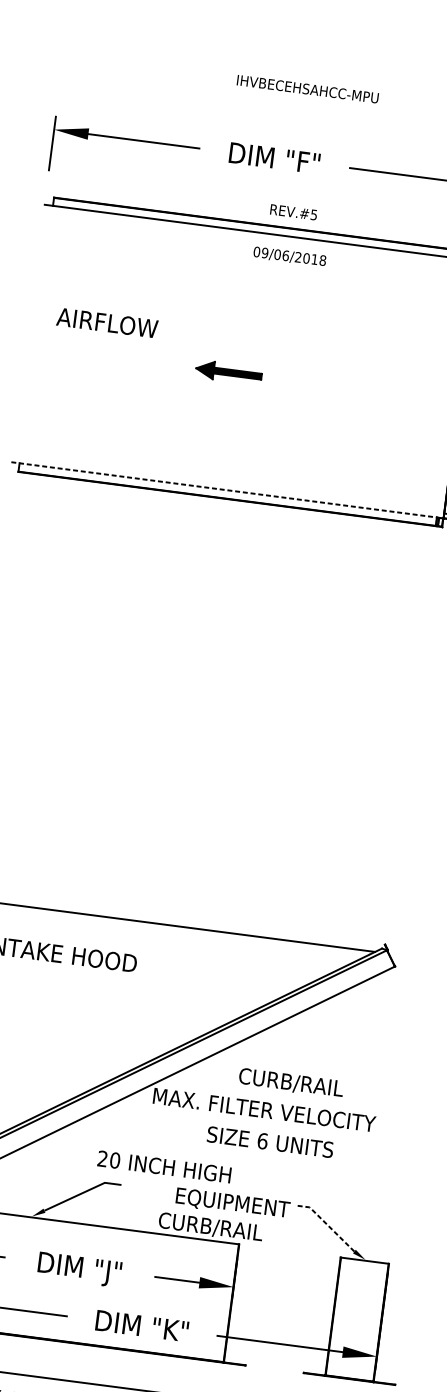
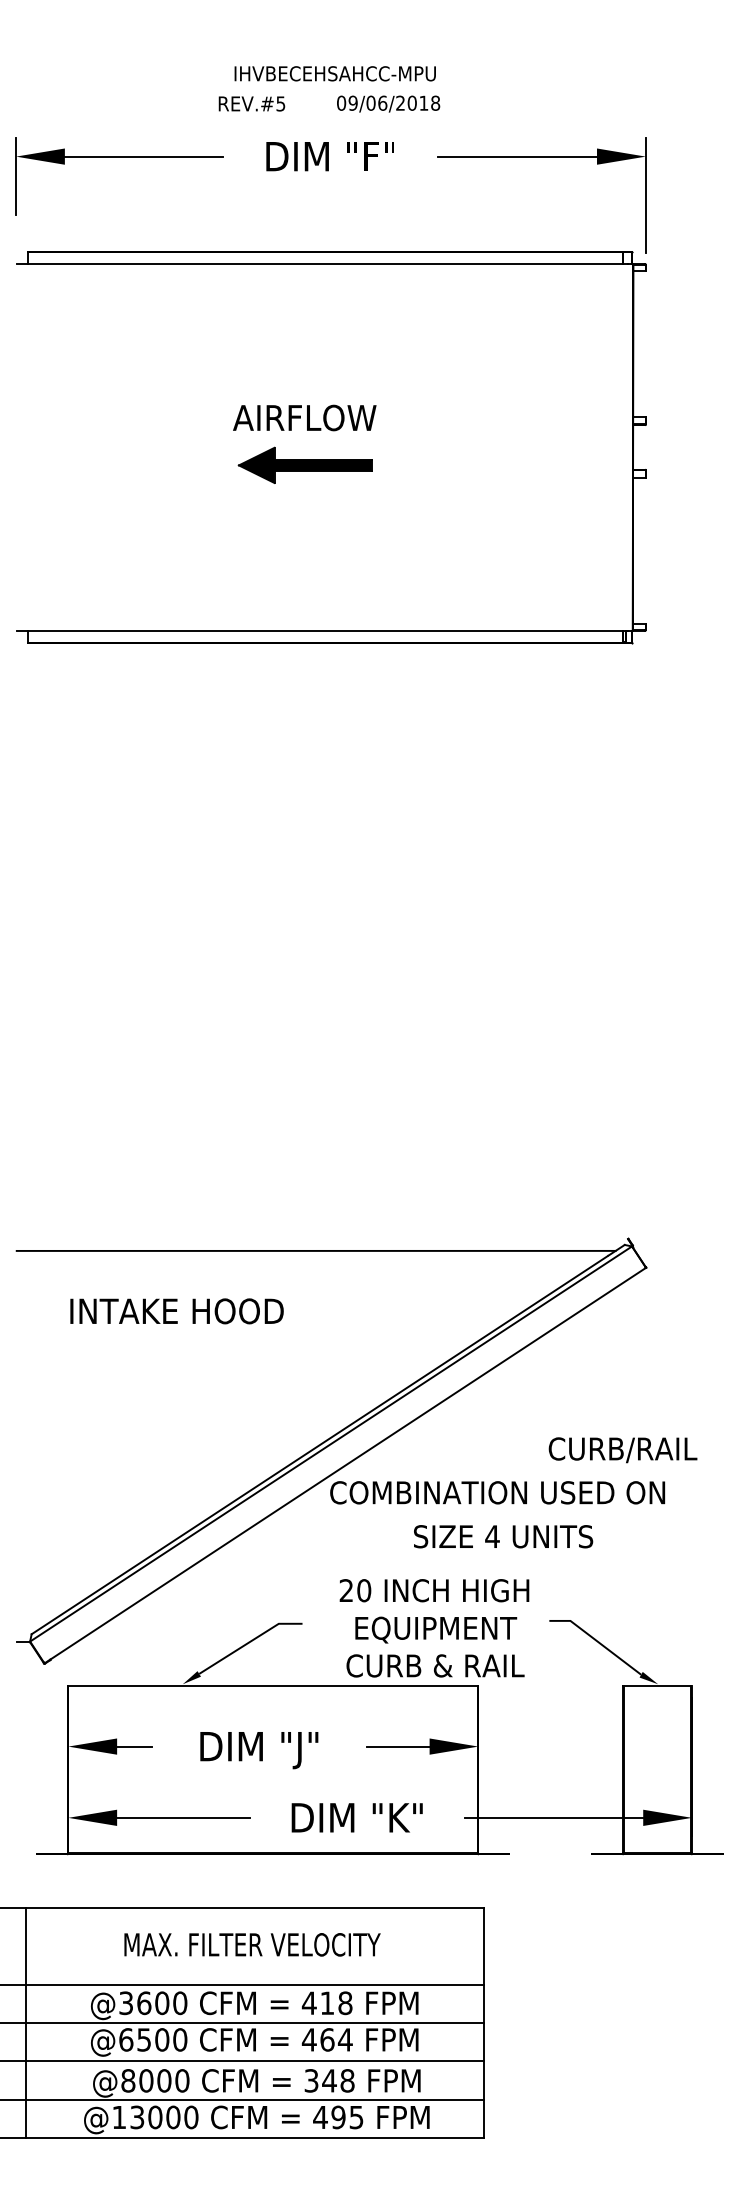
text: (307, 88) -> (334, 73), moved
text: (293, 212) -> (251, 103), moved
text: (289, 256) -> (388, 103), moved
text: (107, 322) -> (304, 417), moved
part: (228, 371) -> (304, 464), size x1.43
line: (224, 489) -> (320, 630), dashed -> solid
text: (290, 1083) -> (622, 1450), moved
text: (270, 1110) -> (497, 1492), MAX. FILTER VELOCITY -> COMBINATION USED ON
text: (262, 1141) -> (492, 1536), 6 -> 4
text: (164, 1166) -> (434, 1590), moved
text: (233, 1203) -> (436, 1629), moved
line: (326, 1223) -> (596, 1640), dashed -> solid
text: (210, 1227) -> (435, 1666), CURB/RAIL -> CURB & RAIL

